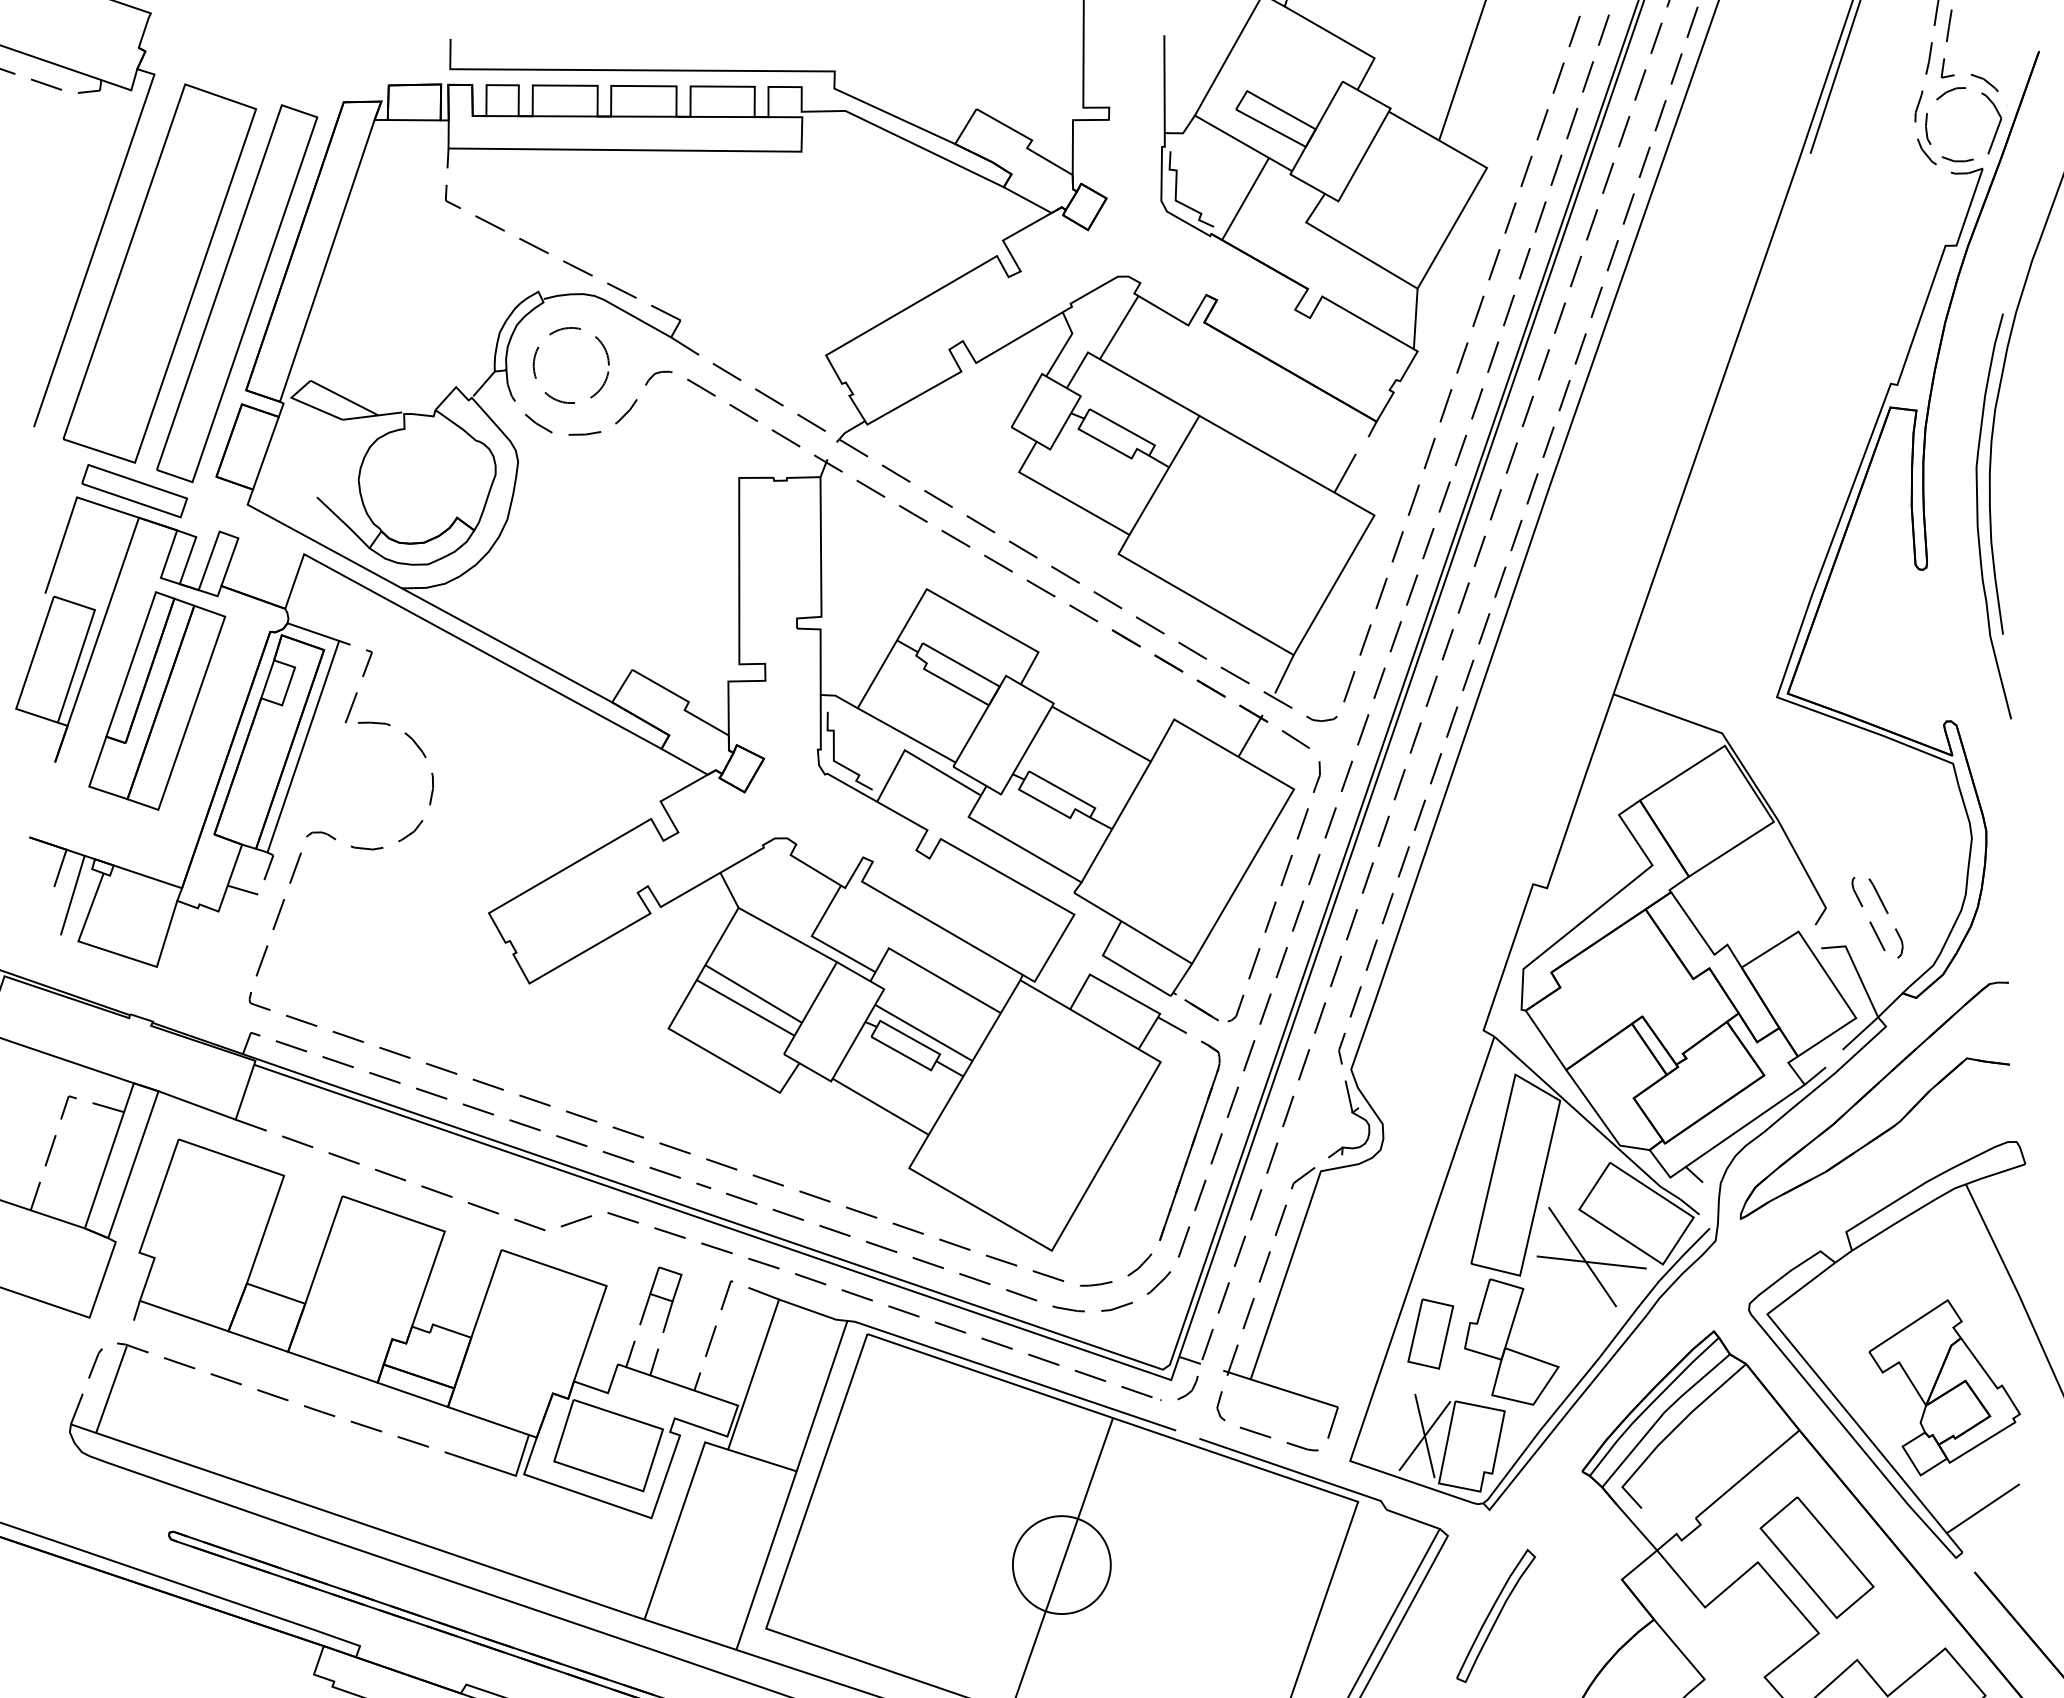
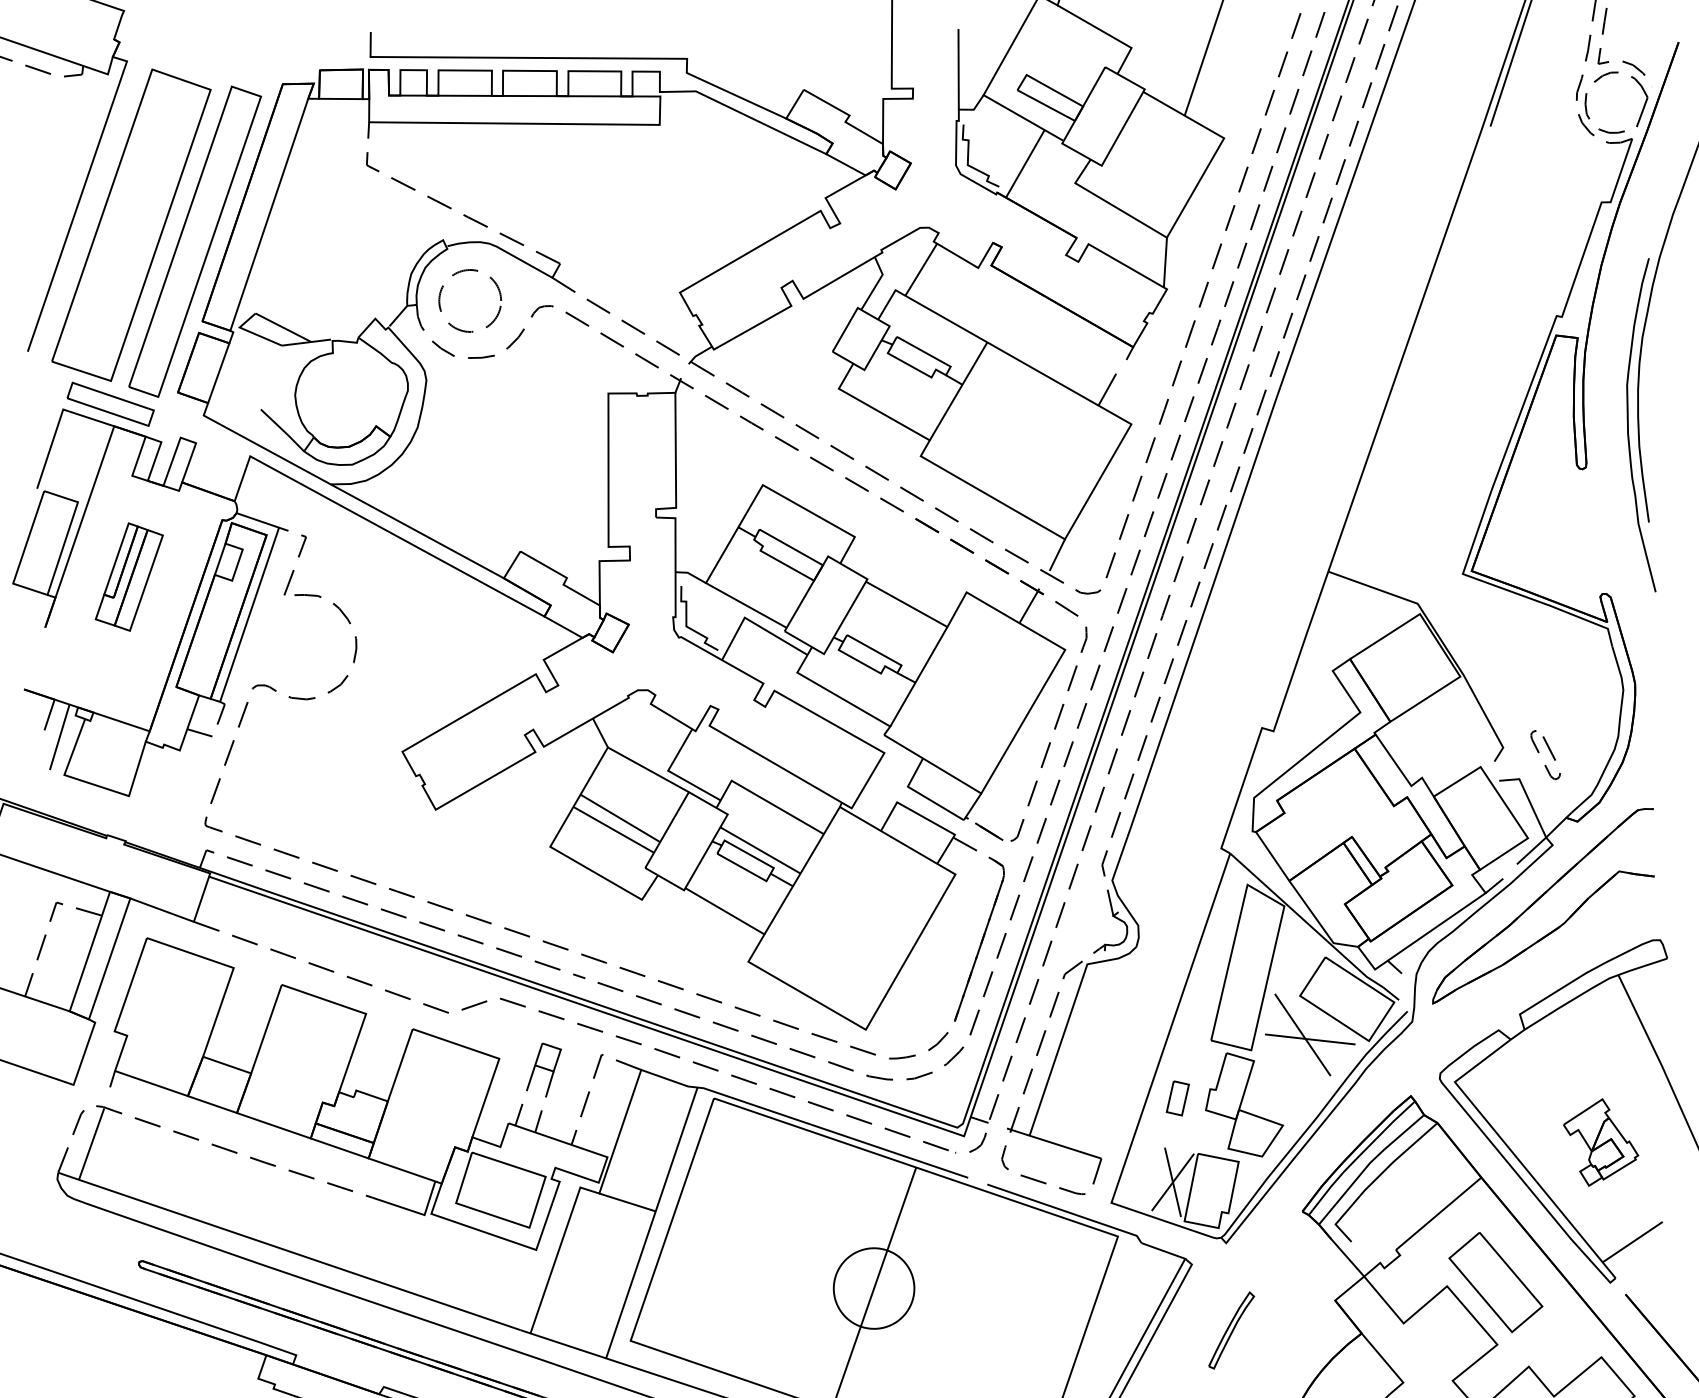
part: (157, 700) -> (129, 576), size x0.6
part: (1877, 917) -> (1545, 755), size x0.7
part: (1430, 1334) -> (1177, 1098), size x0.6
part: (1944, 1387) -> (1600, 1142), size x0.6
part: (1495, 1616) -> (1231, 1330), size x0.7

